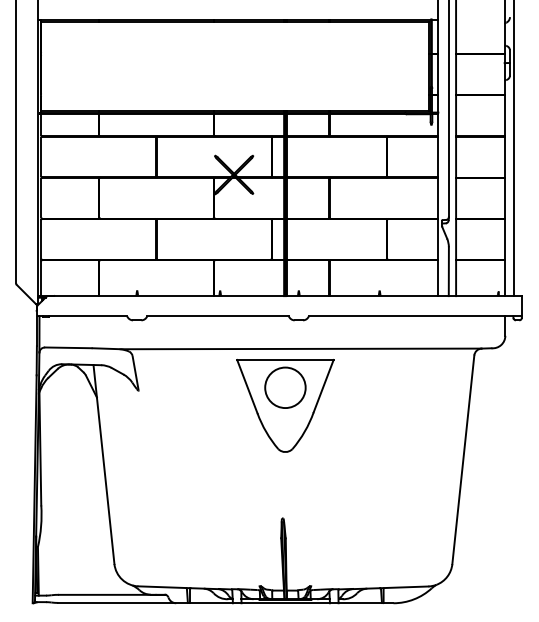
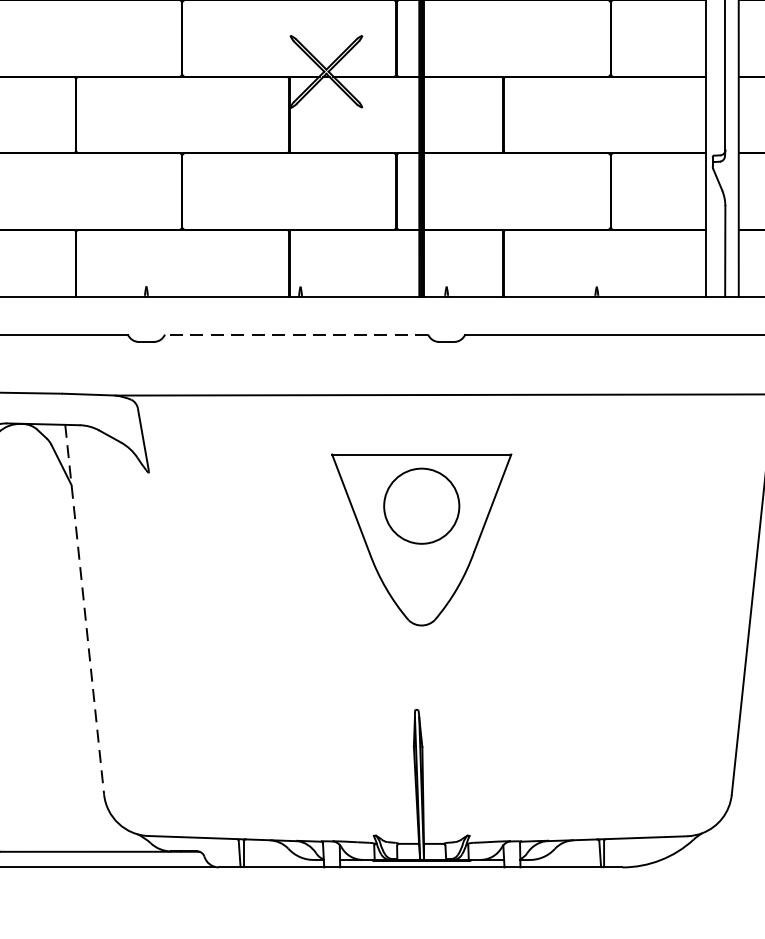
line: (218, 316) -> (297, 334), solid -> dashed
part: (285, 405) -> (421, 539), moved
line: (104, 465) -> (85, 611), solid -> dashed

